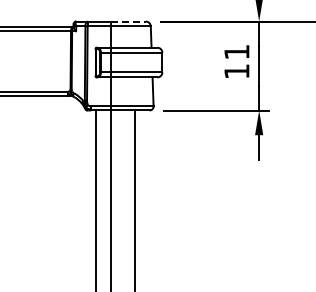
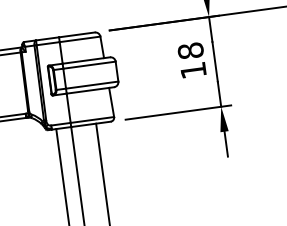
line: (128, 21) -> (77, 34), dashed -> solid
text: (236, 51) -> (190, 50), 11 -> 18

